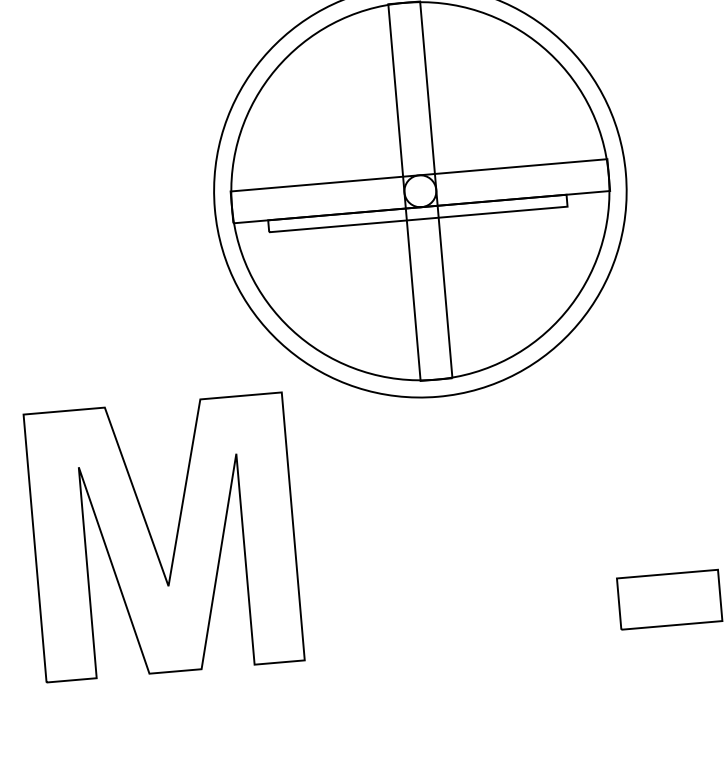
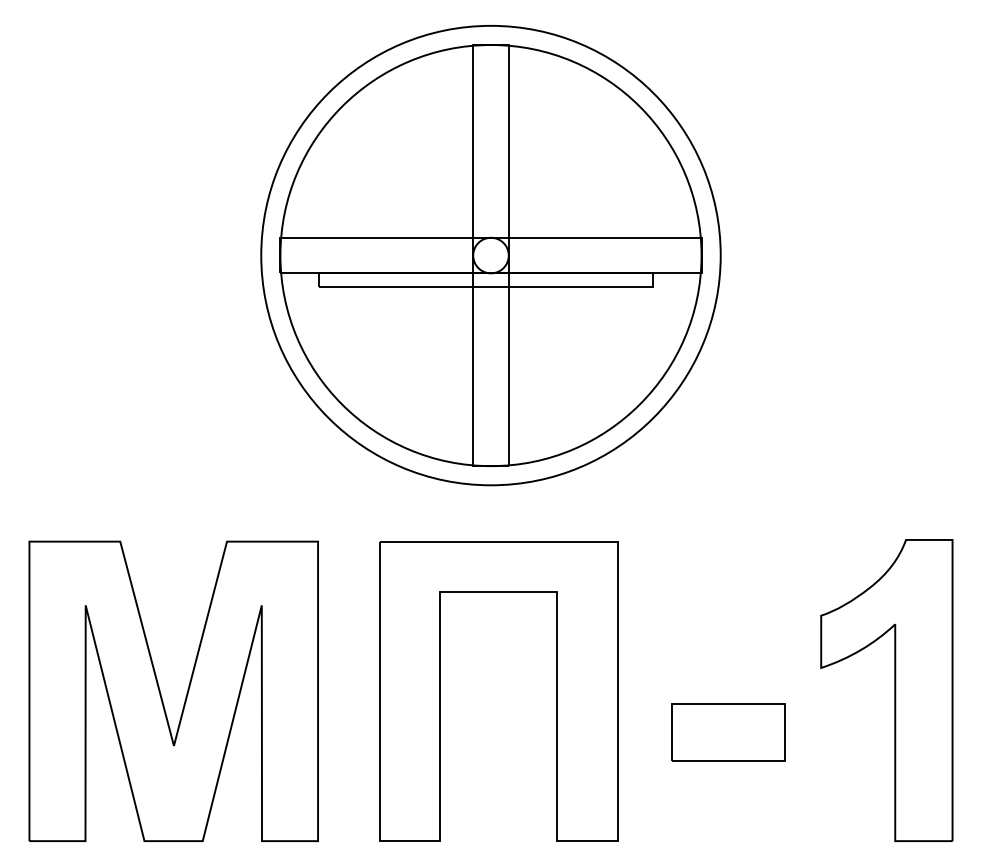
part: (153, 540) -> (161, 693), moved
part: (408, 585) -> (440, 691), added

